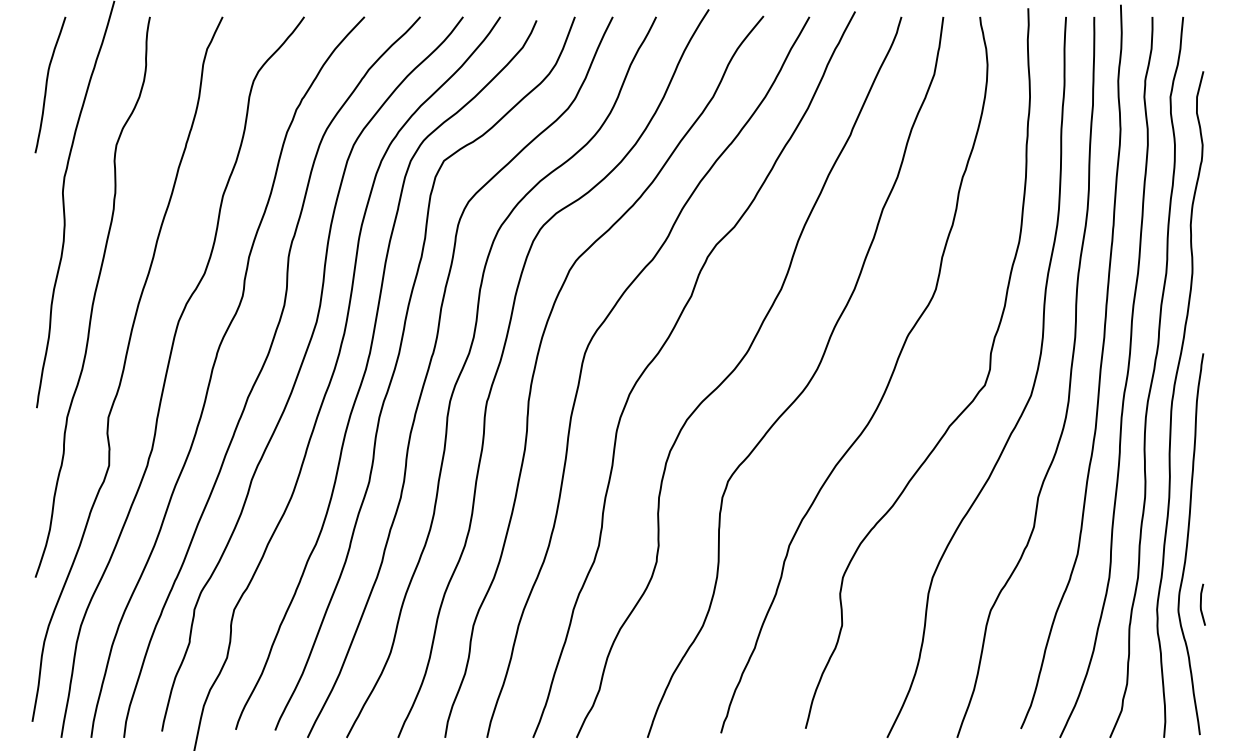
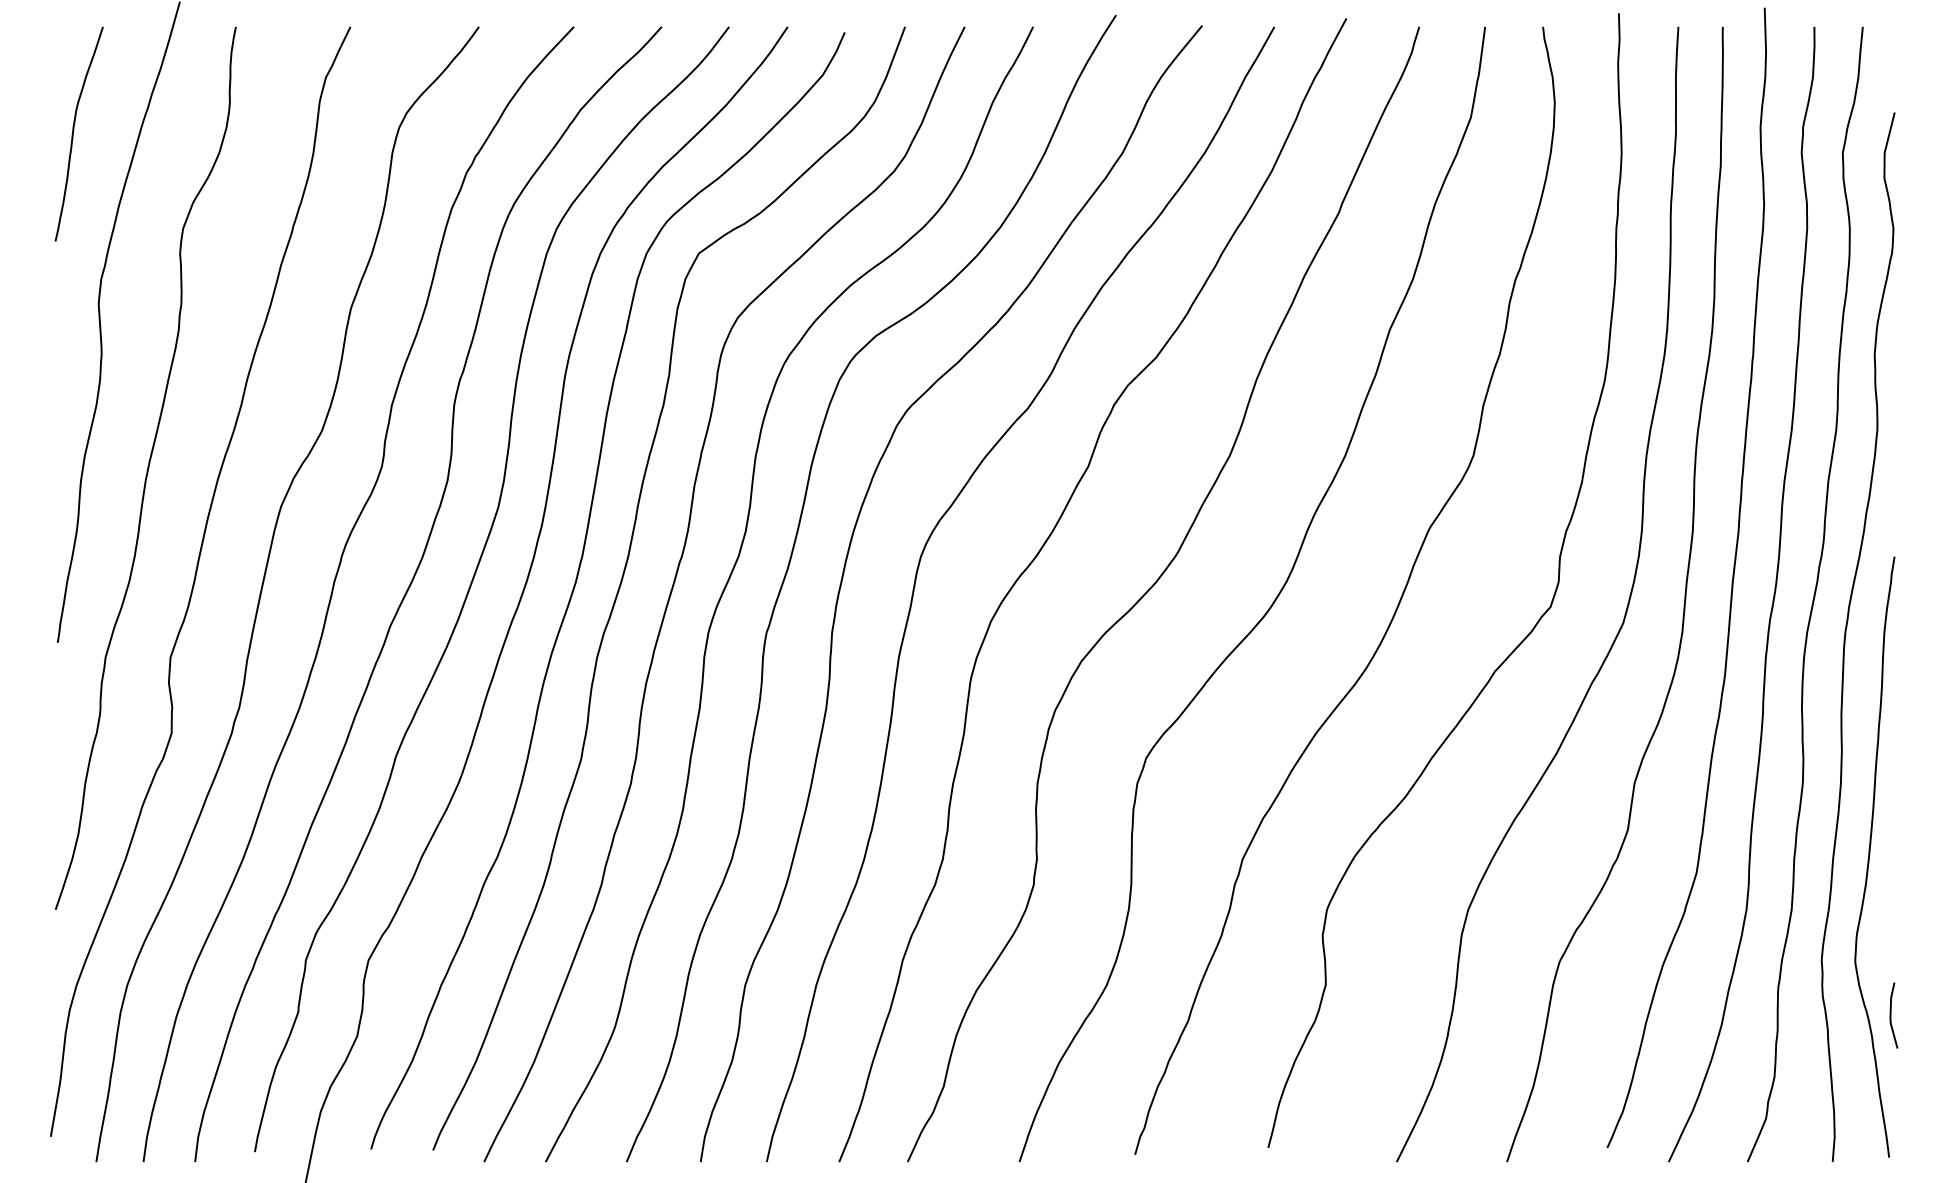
line: (1201, 604) -> (1891, 1015), moved

